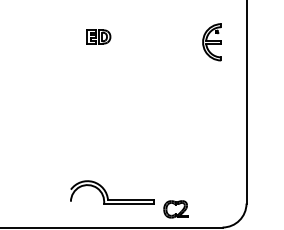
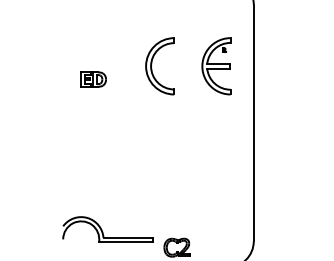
part: (98, 36) -> (93, 79), moved
part: (212, 42) -> (216, 66), size x1.43
part: (153, 44) -> (152, 68), added

